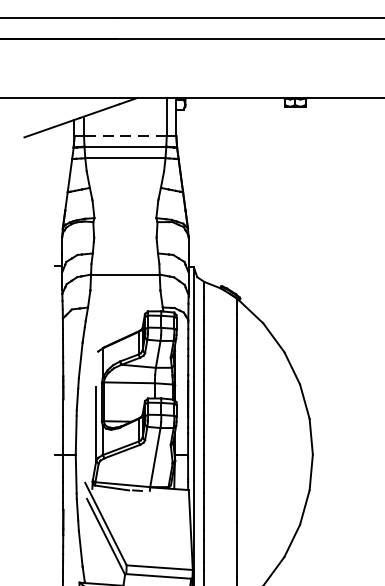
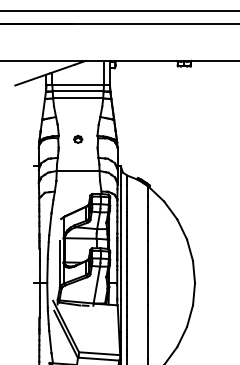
line: (125, 135) -> (78, 84), dashed -> solid
part: (125, 222) -> (78, 138), added

